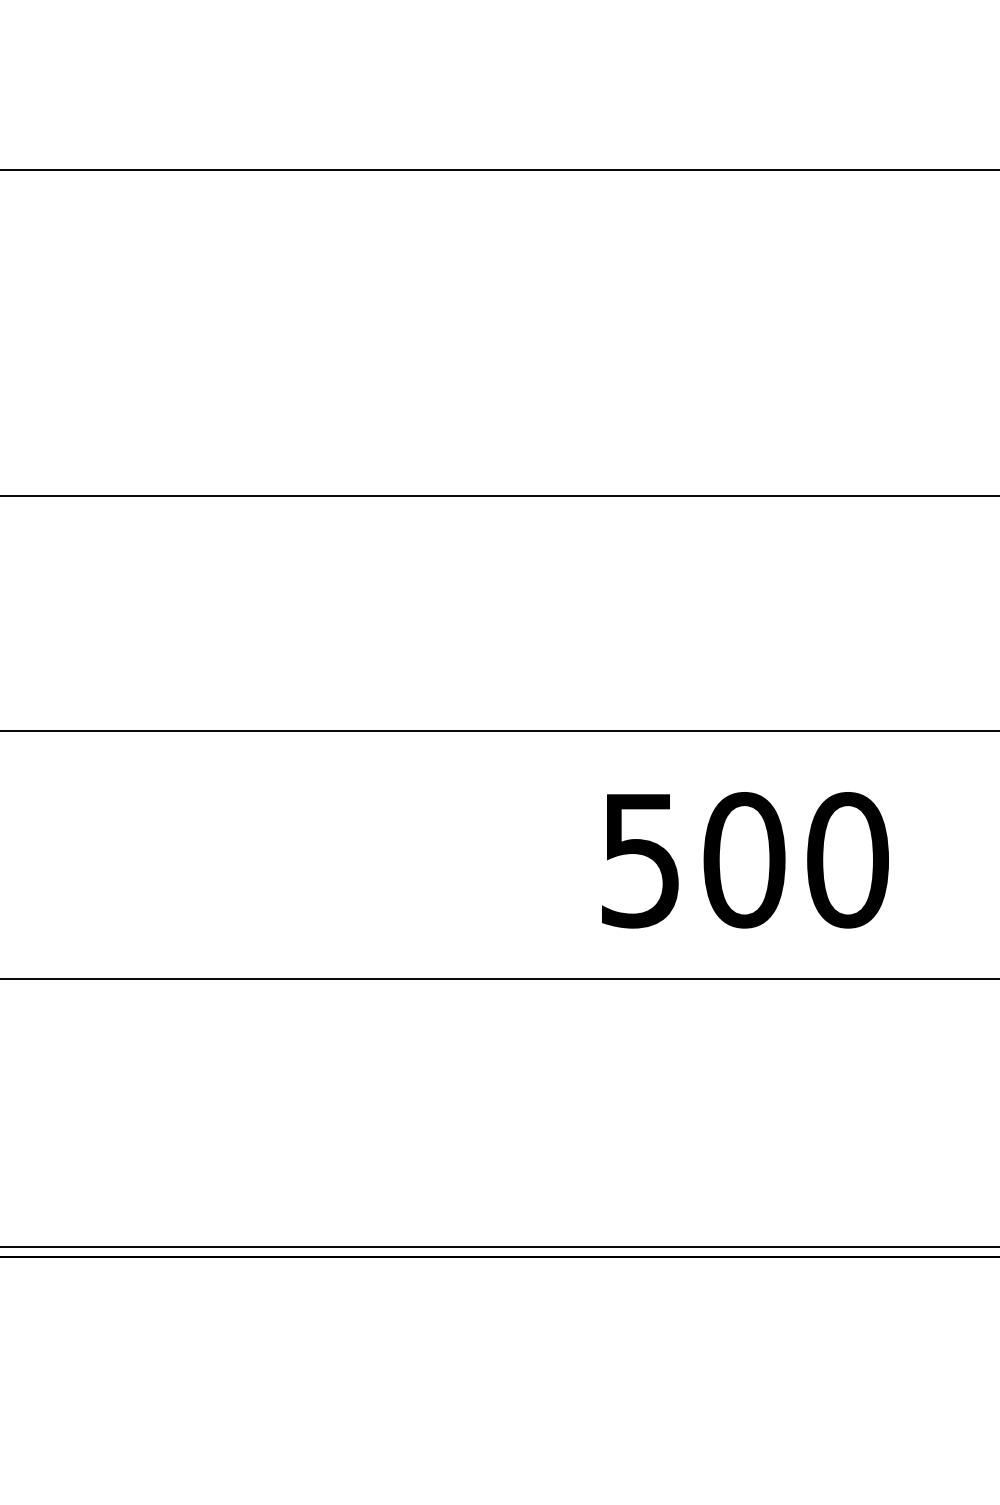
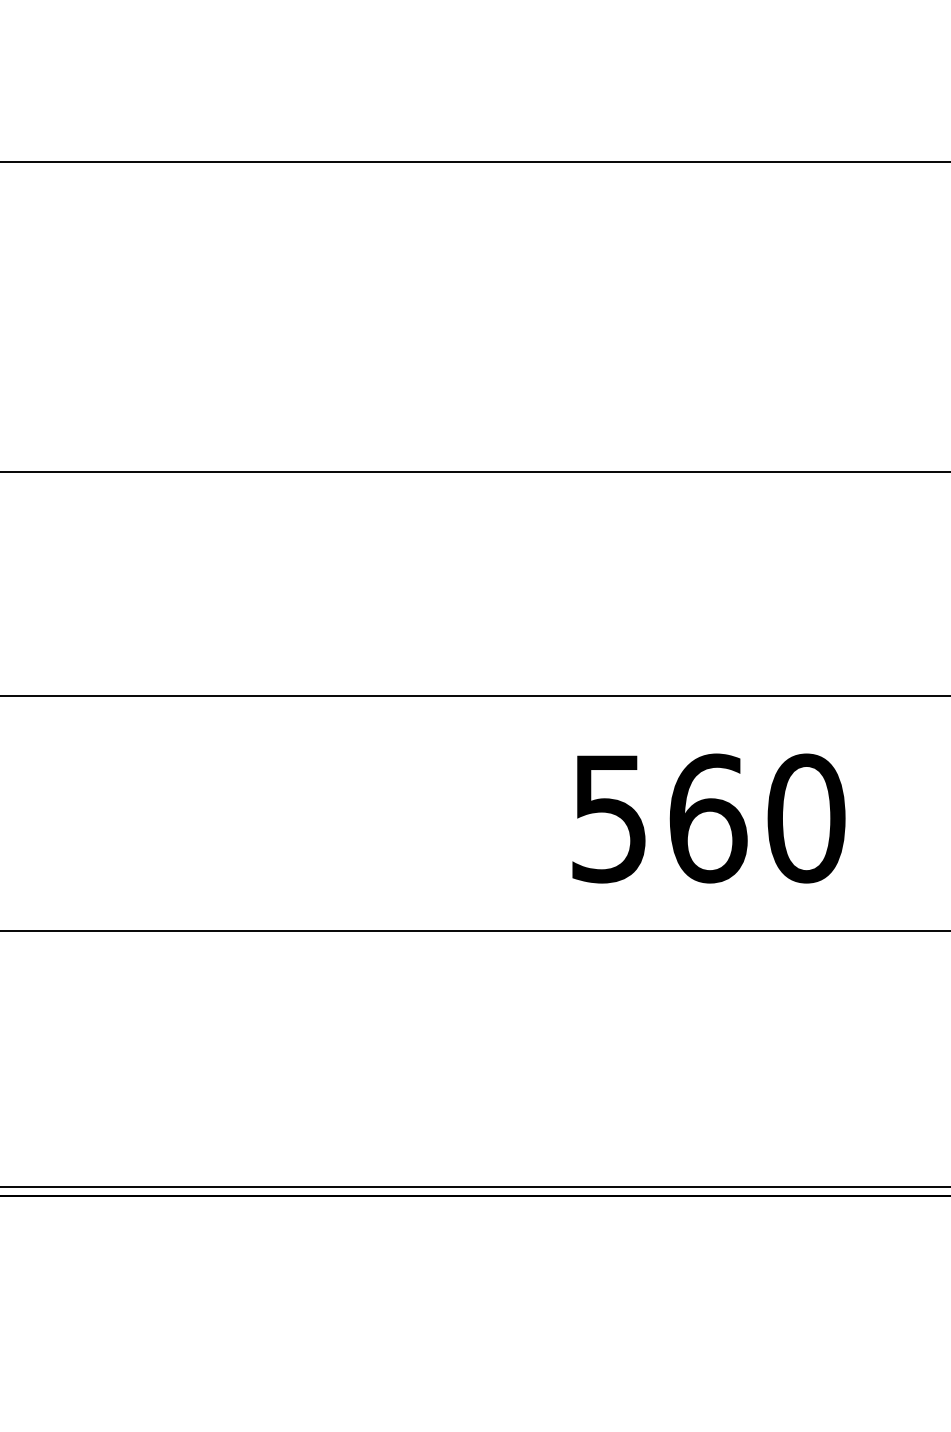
text: (744, 860) -> (708, 818), 500 -> 560

